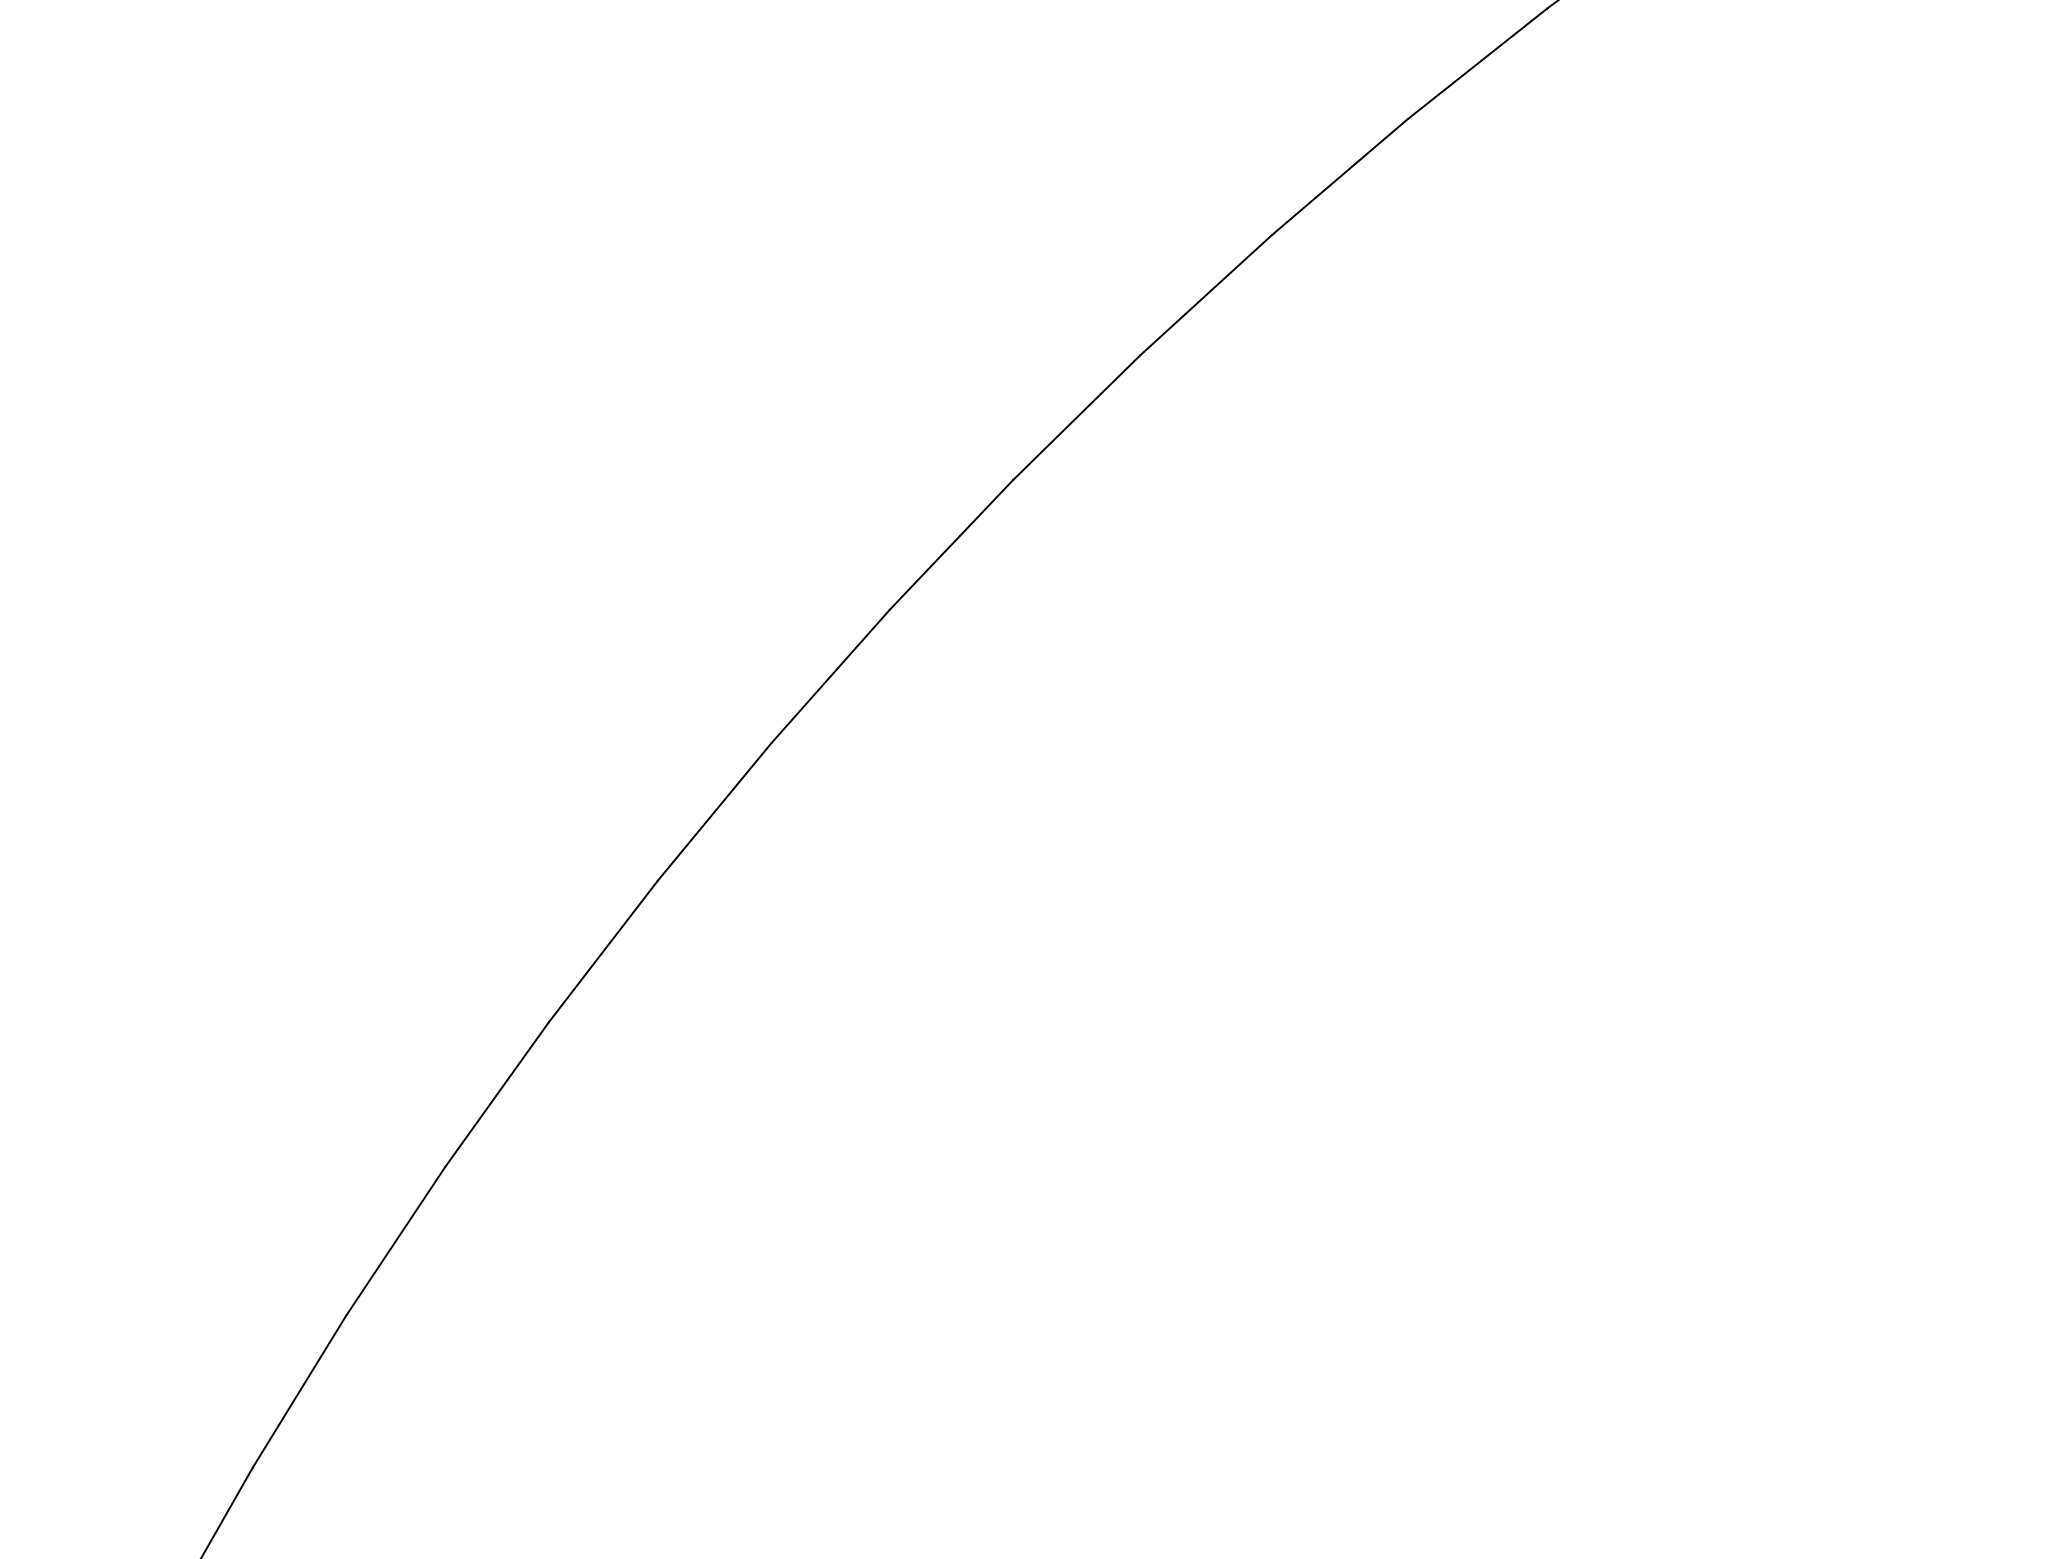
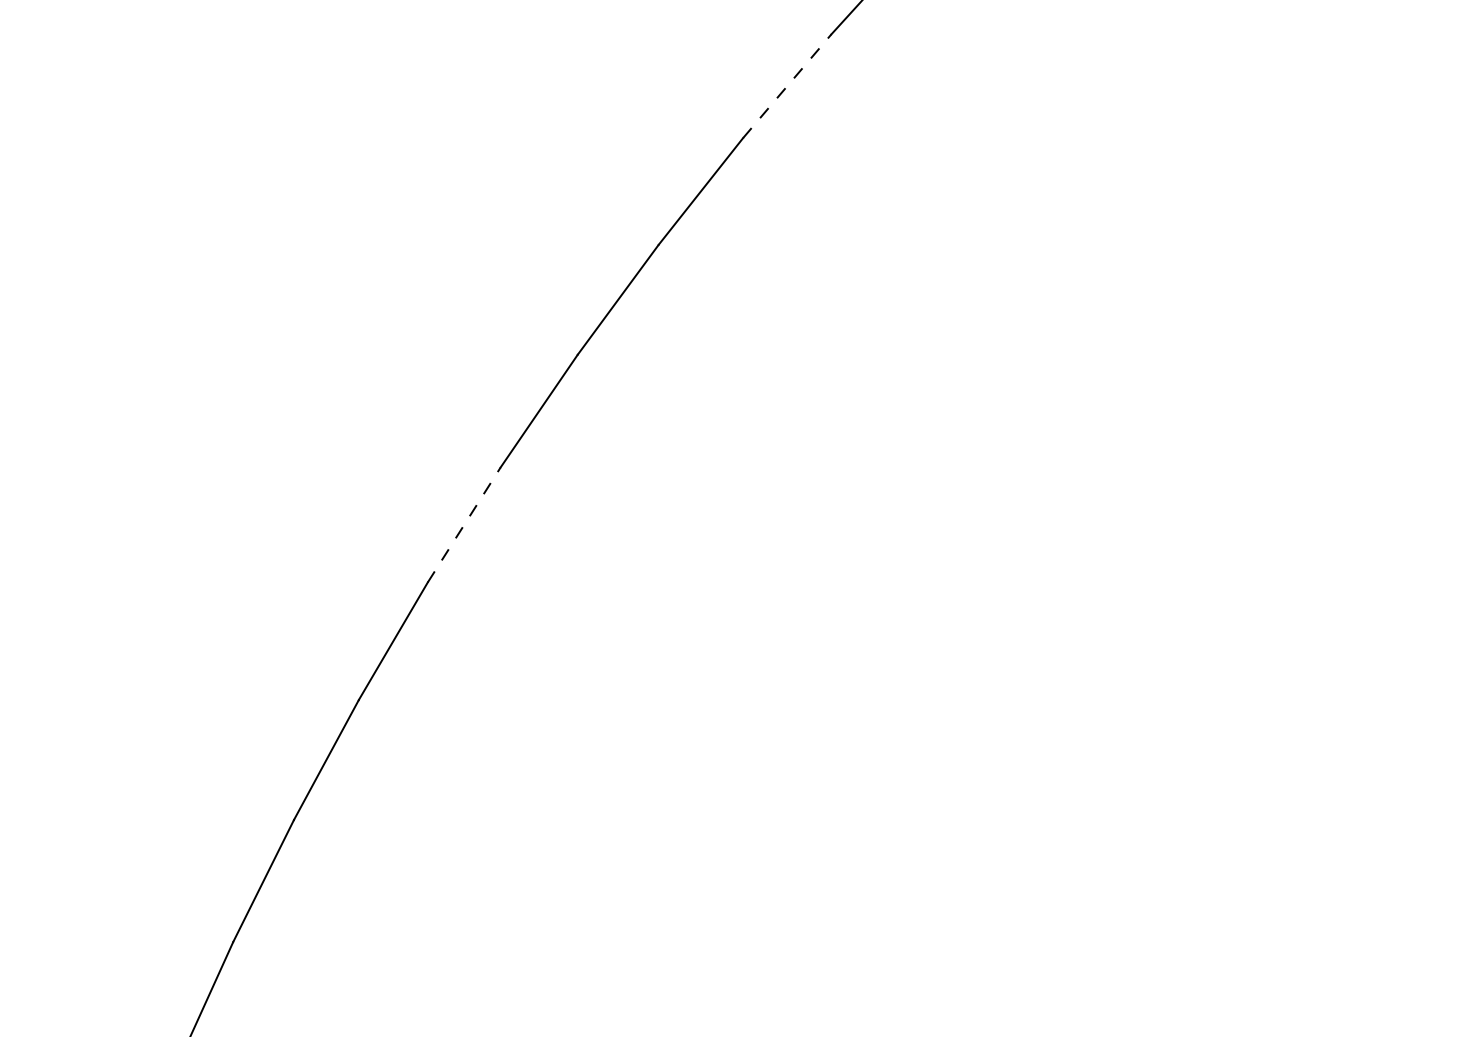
line: (1206, 294) -> (787, 85), solid -> dashed
line: (714, 811) -> (464, 524), solid -> dashed

